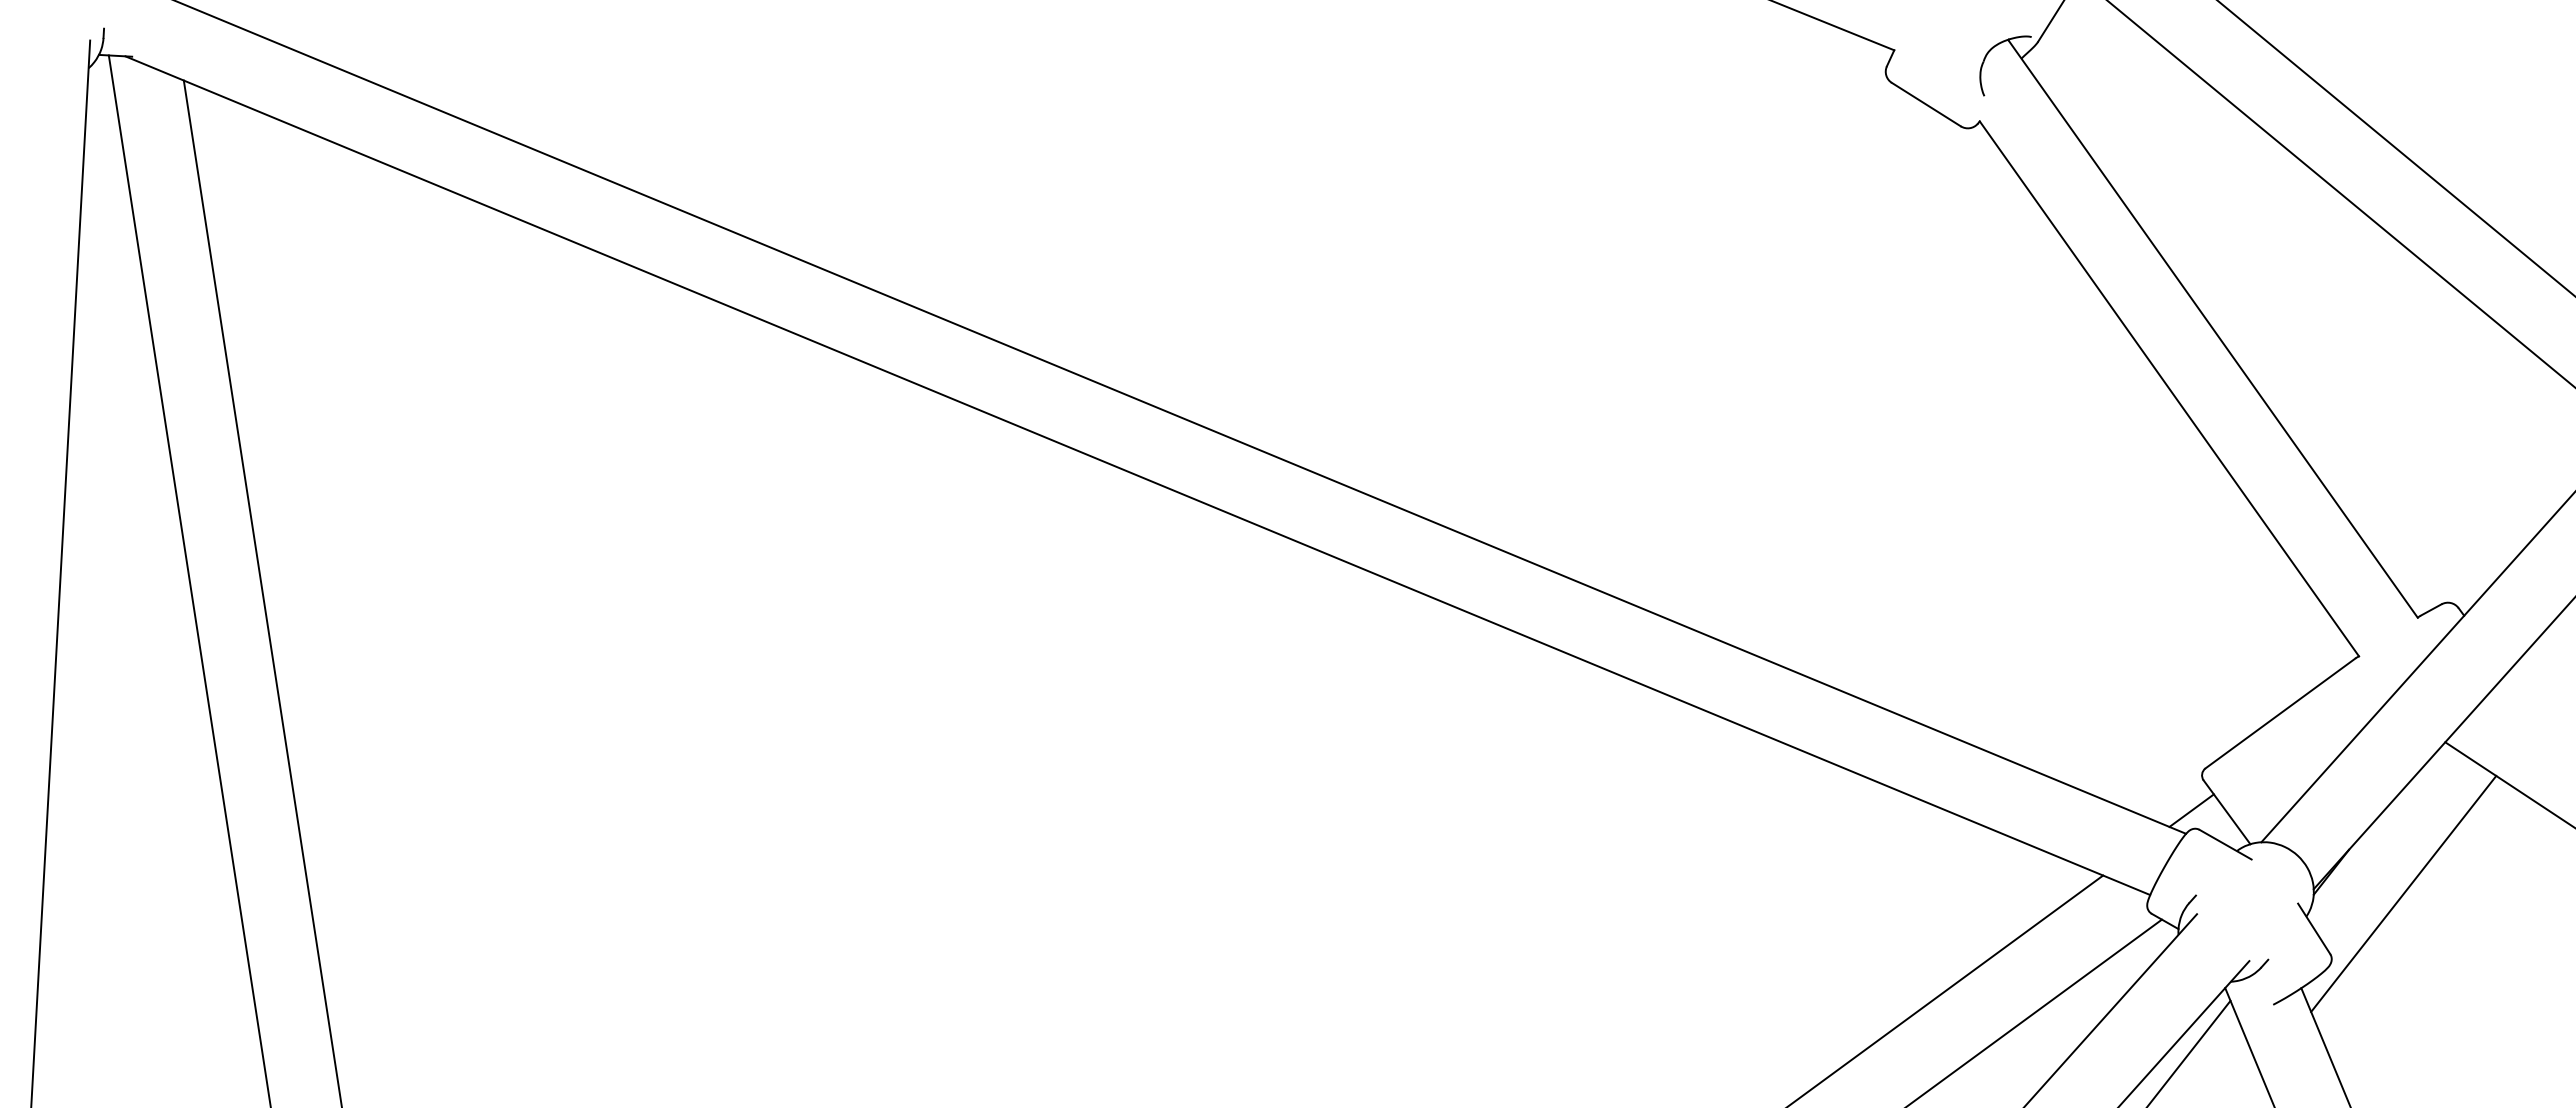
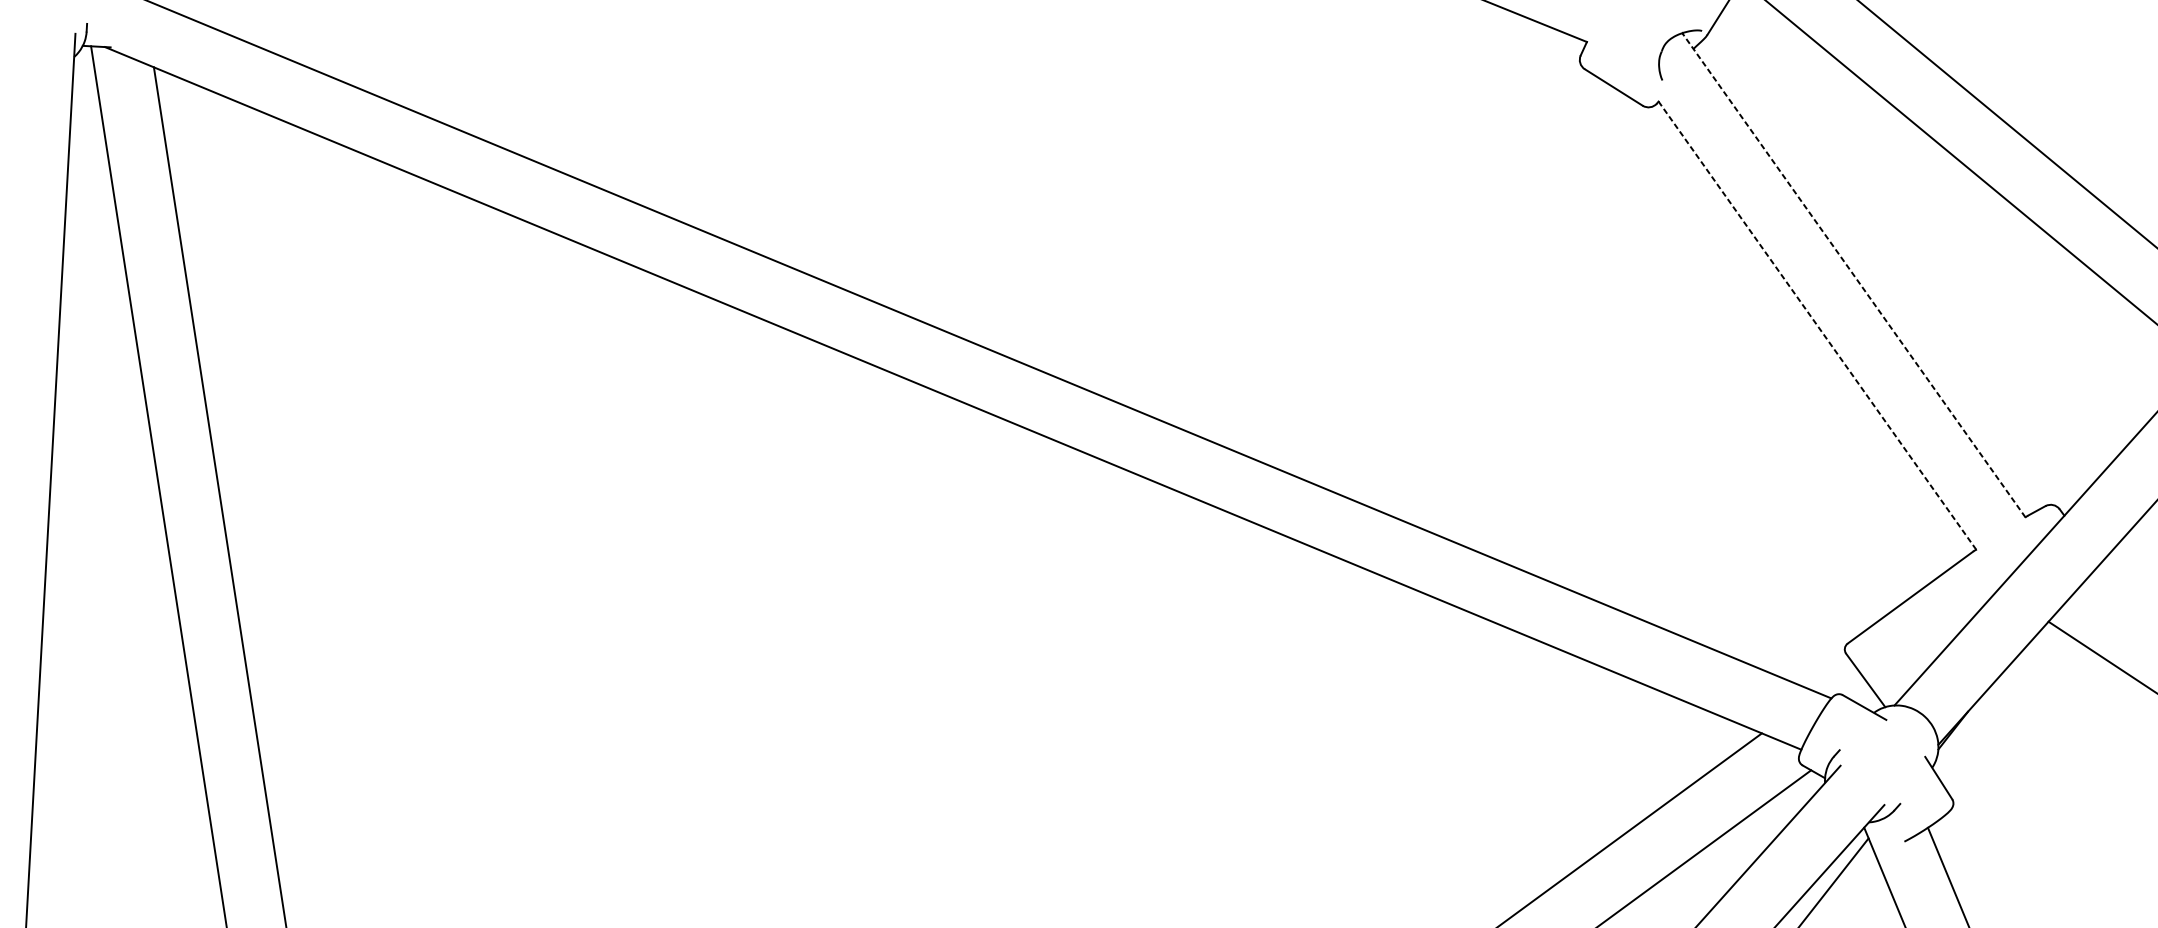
line: (2213, 329) -> (1854, 275), solid -> dashed
line: (2169, 388) -> (1817, 325), solid -> dashed
line: (2191, 810) -> (1835, 678), removed
line: (2403, 893) -> (2013, 748), removed

